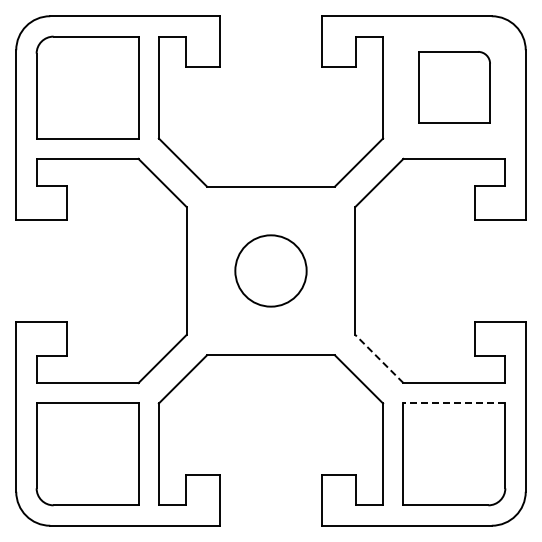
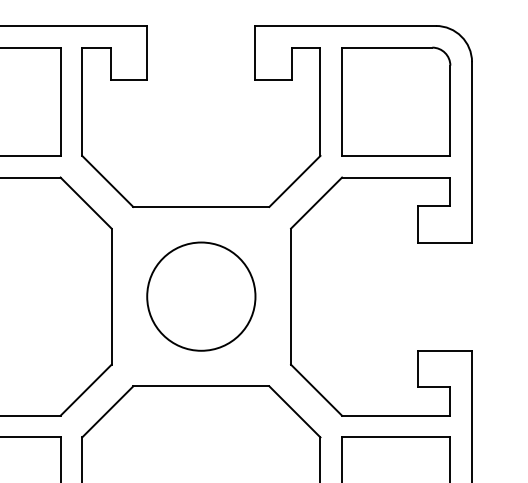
part: (454, 87) -> (396, 101), size x1.43
circle: (270, 270) -> (200, 296), size x1.43
line: (379, 359) -> (316, 390), dashed -> solid
line: (454, 403) -> (396, 437), dashed -> solid

